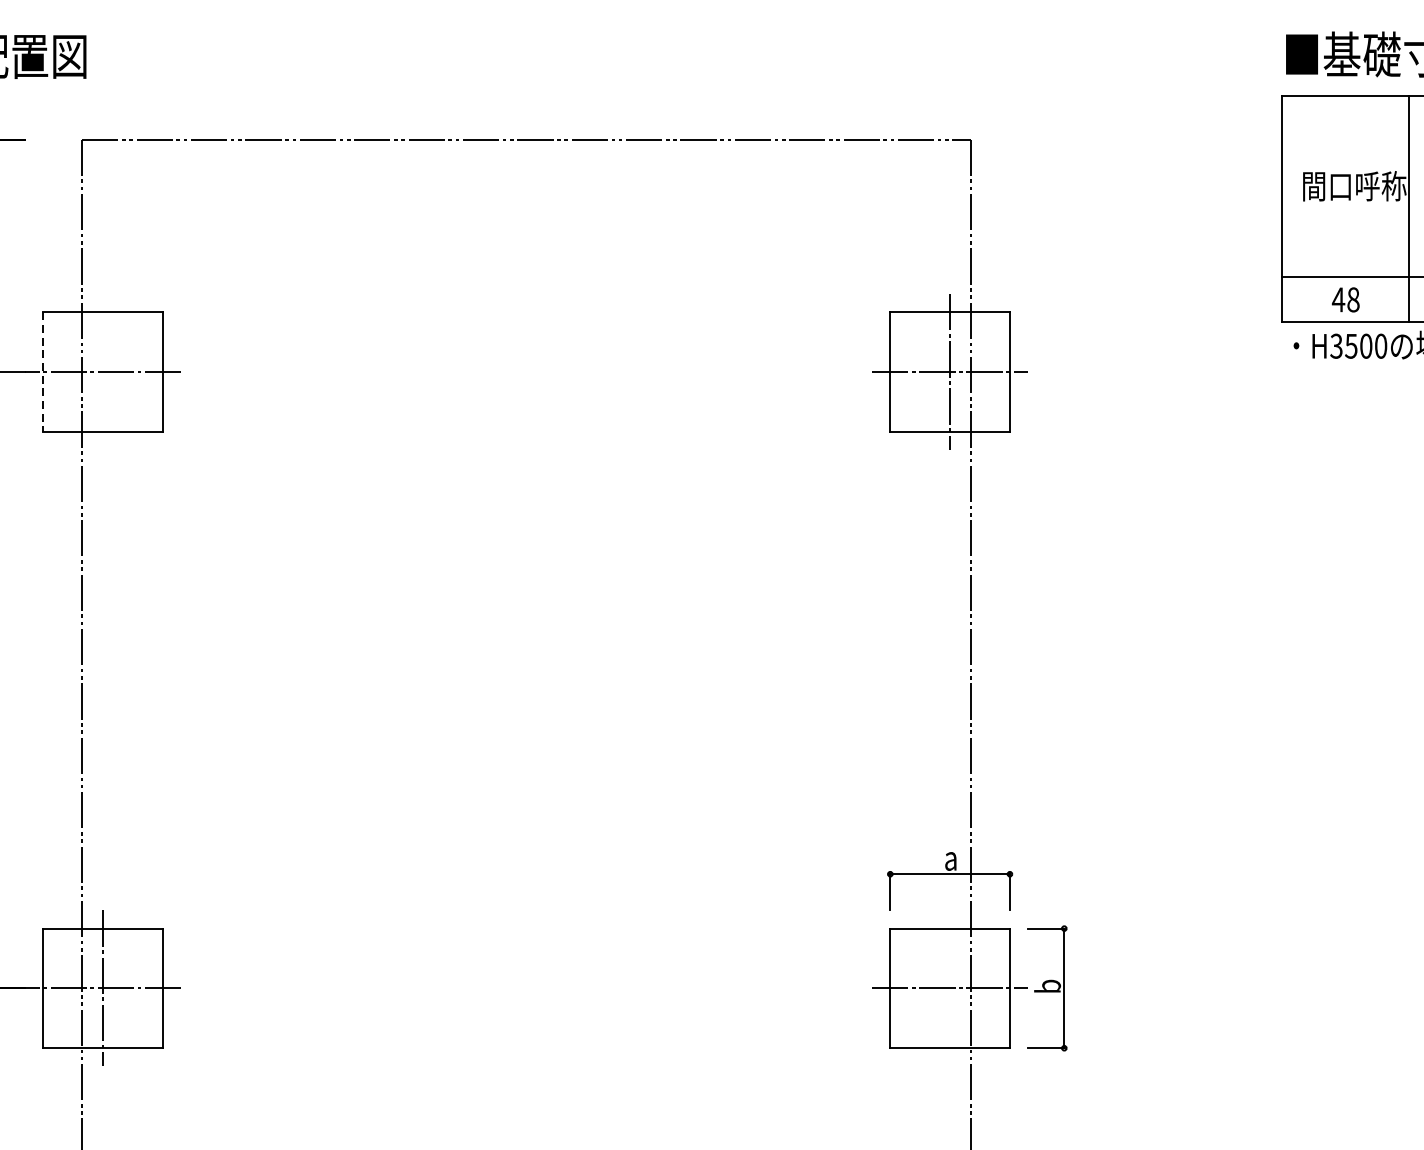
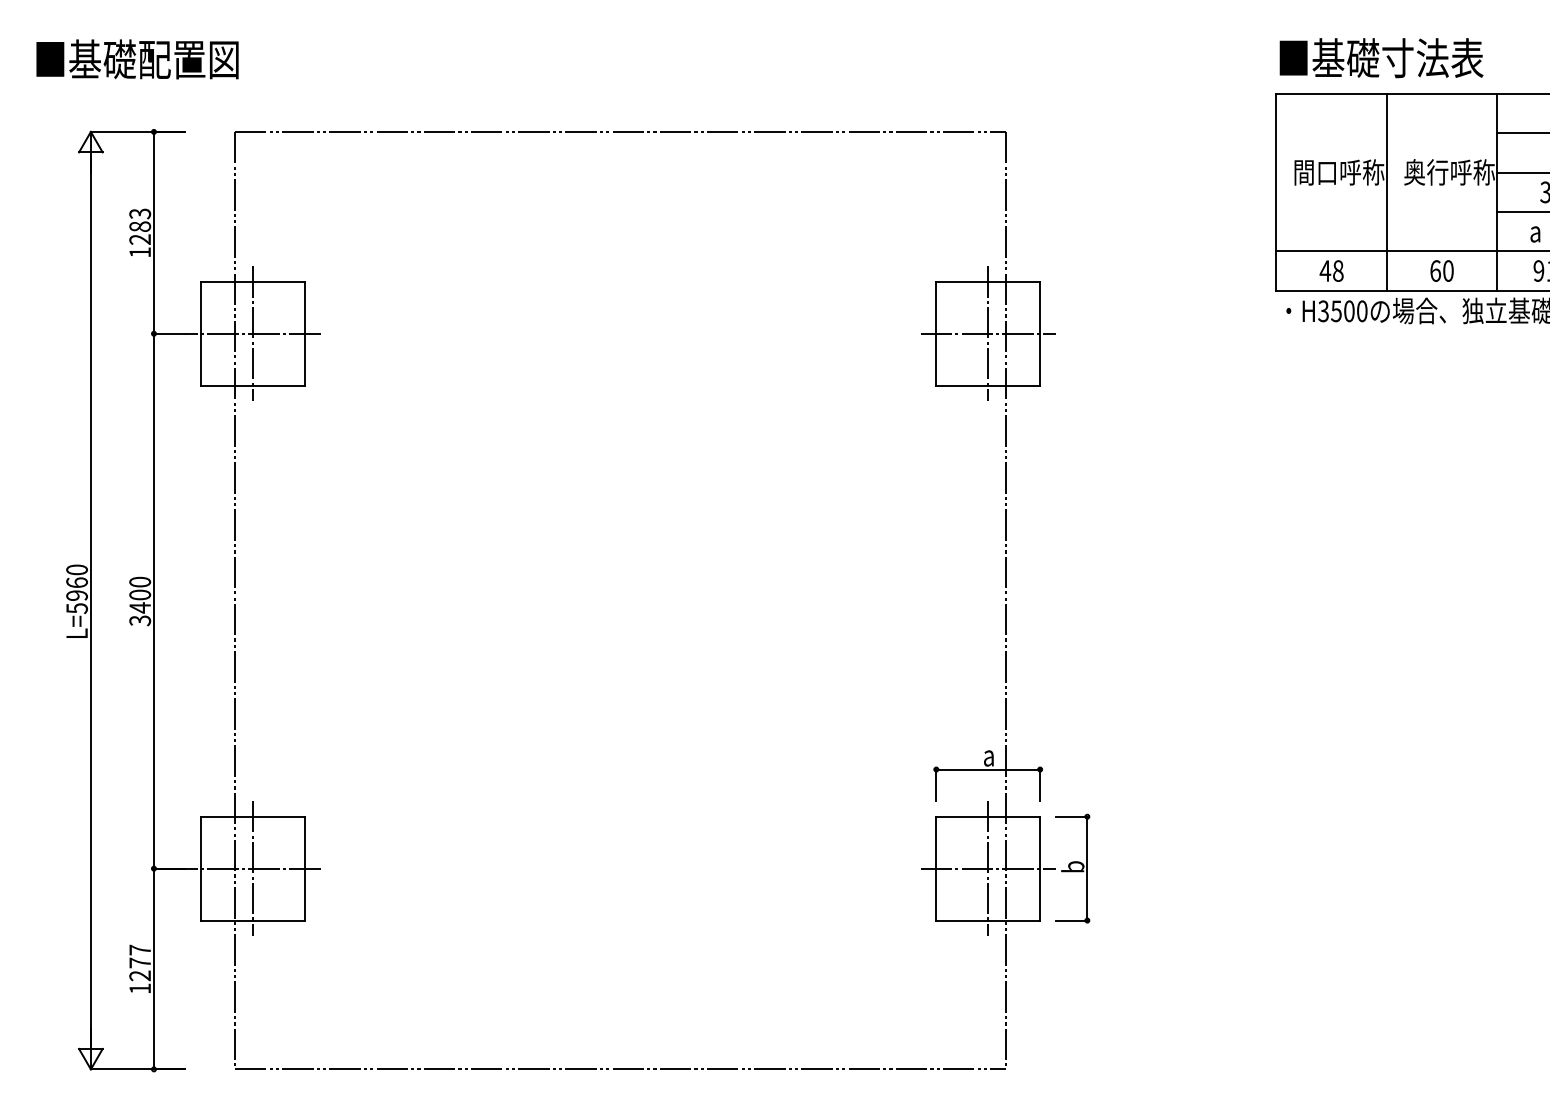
line: (43, 371) -> (201, 333), dashed -> solid
line: (103, 371) -> (253, 333), added
line: (950, 988) -> (988, 868), added

